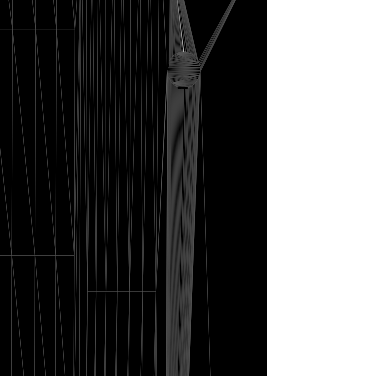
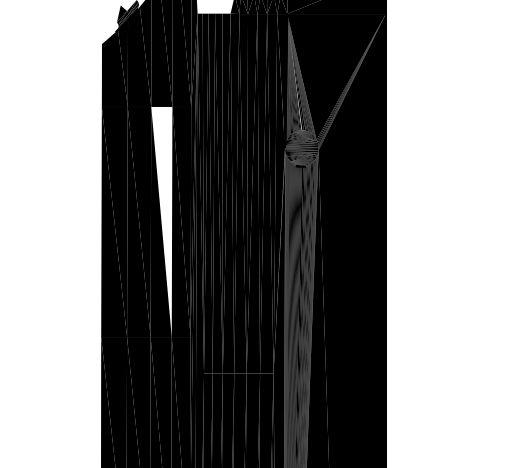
fill: (45, 141) -> (161, 221), removed

